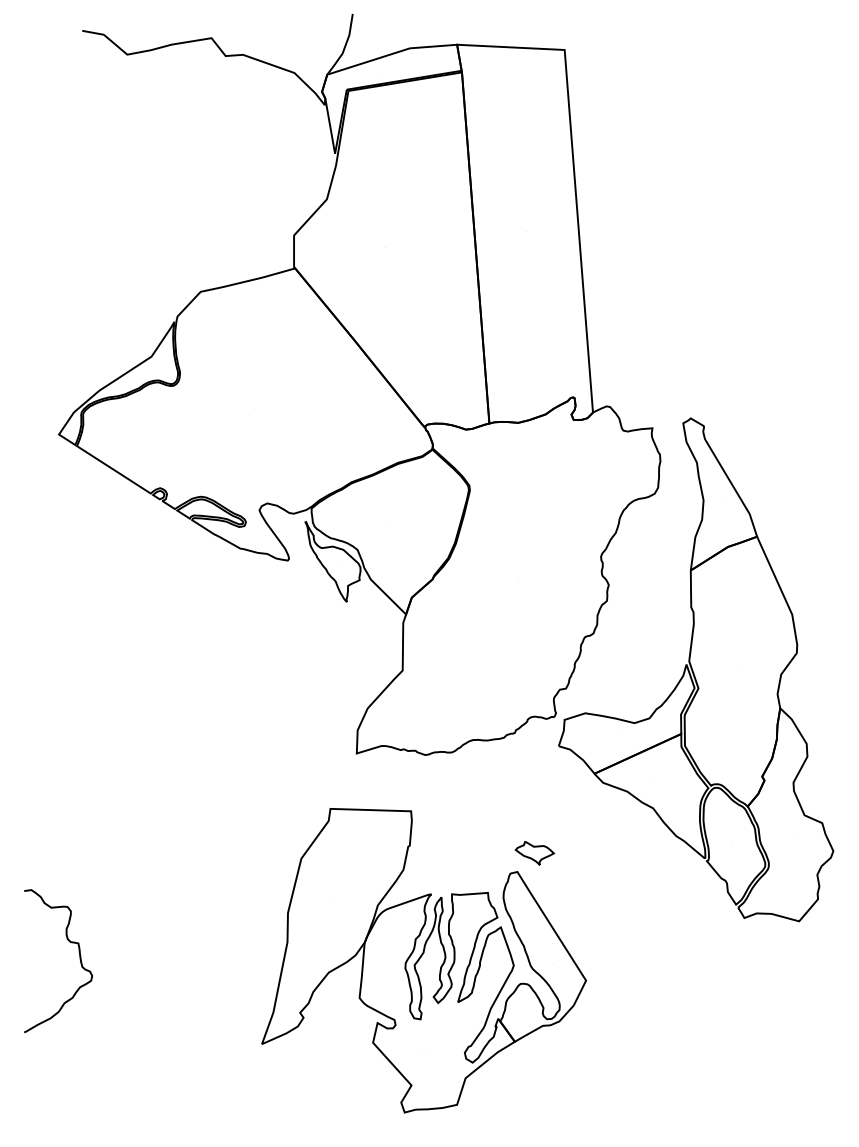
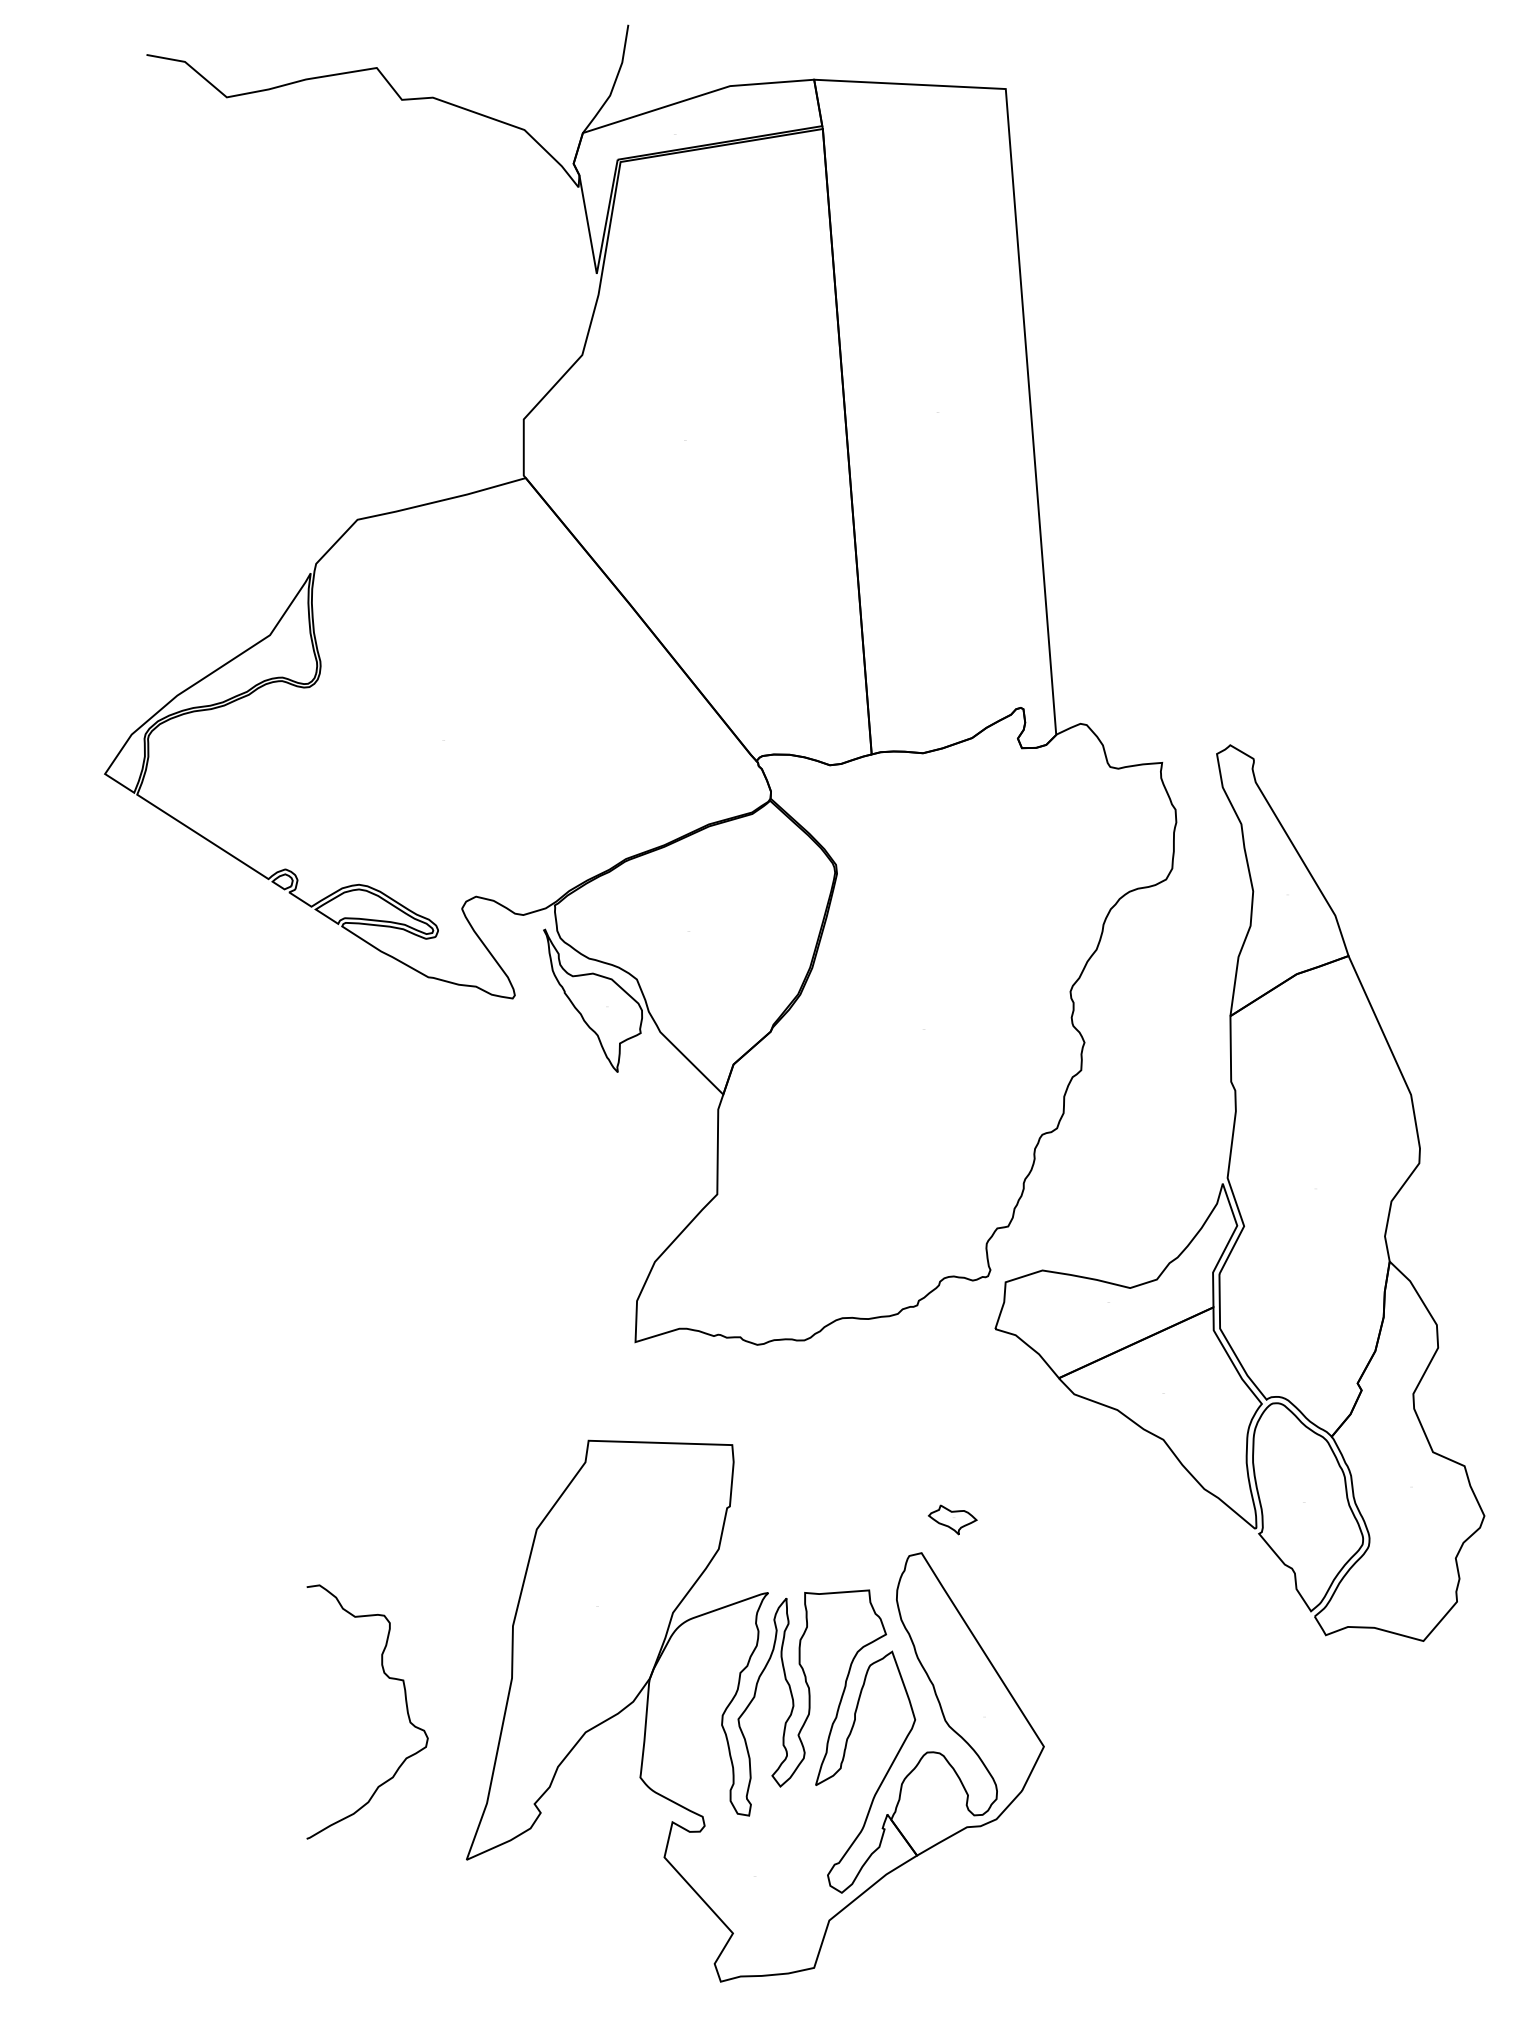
part: (534, 853) -> (952, 1520), size x0.7
curve: (79, 959) -> (405, 1709), moved

